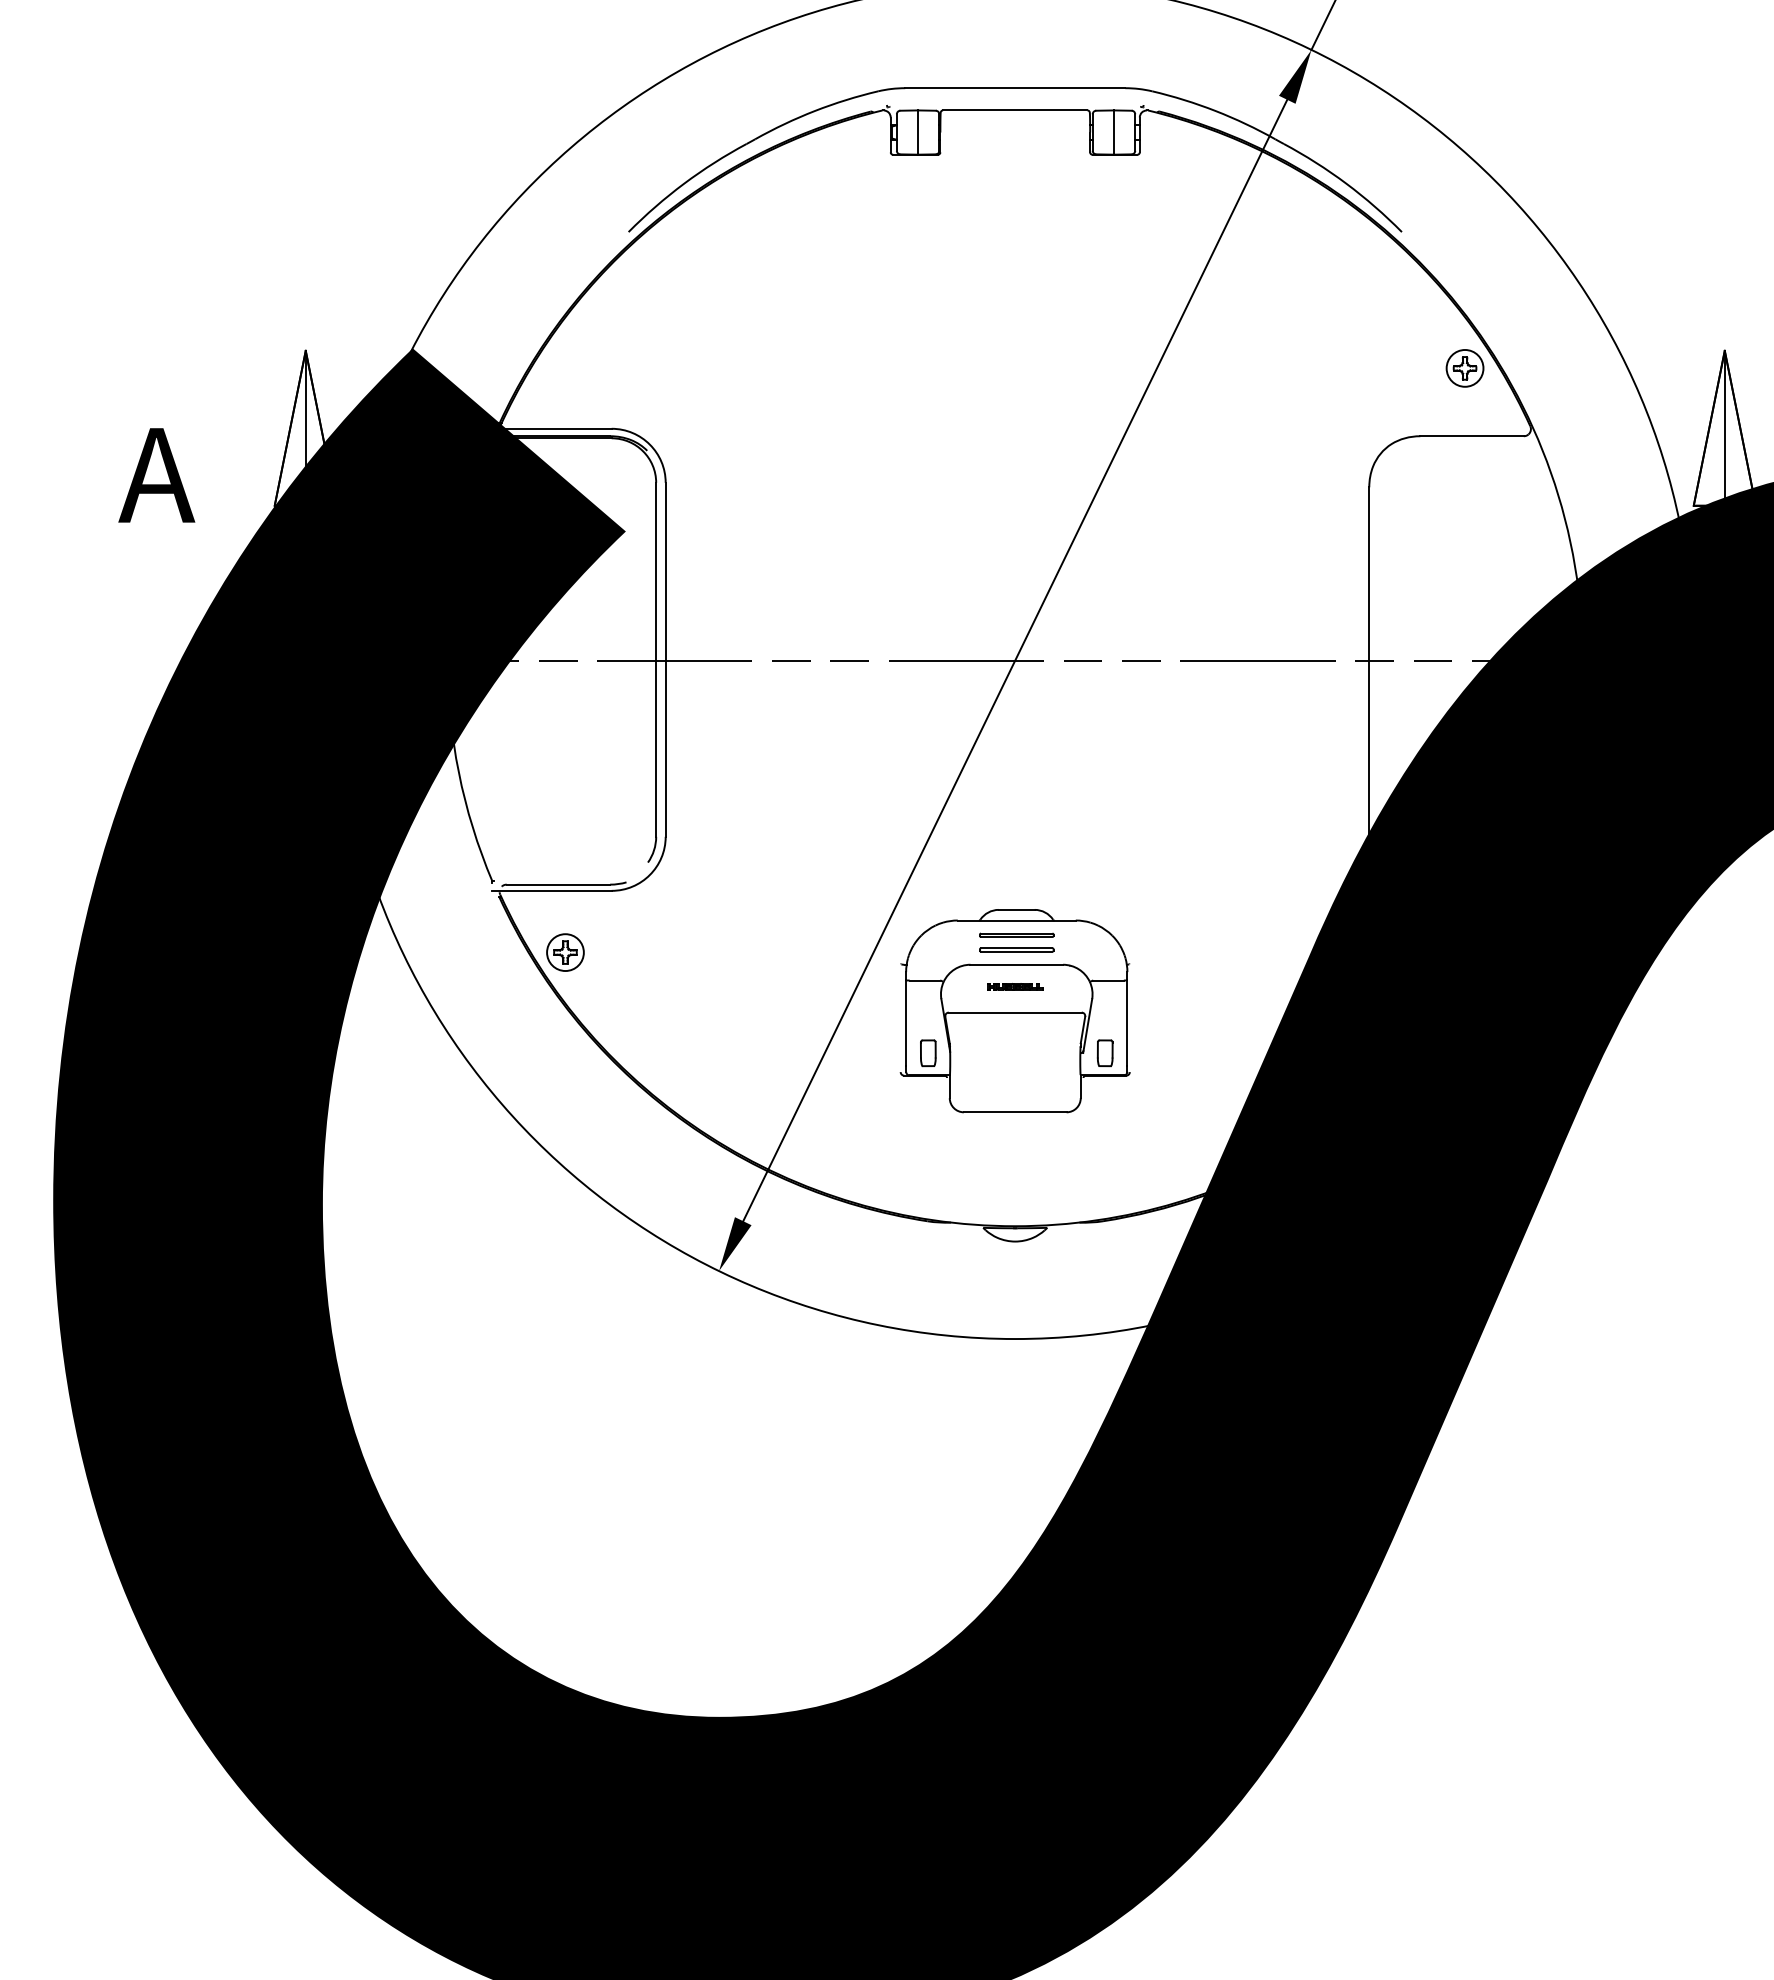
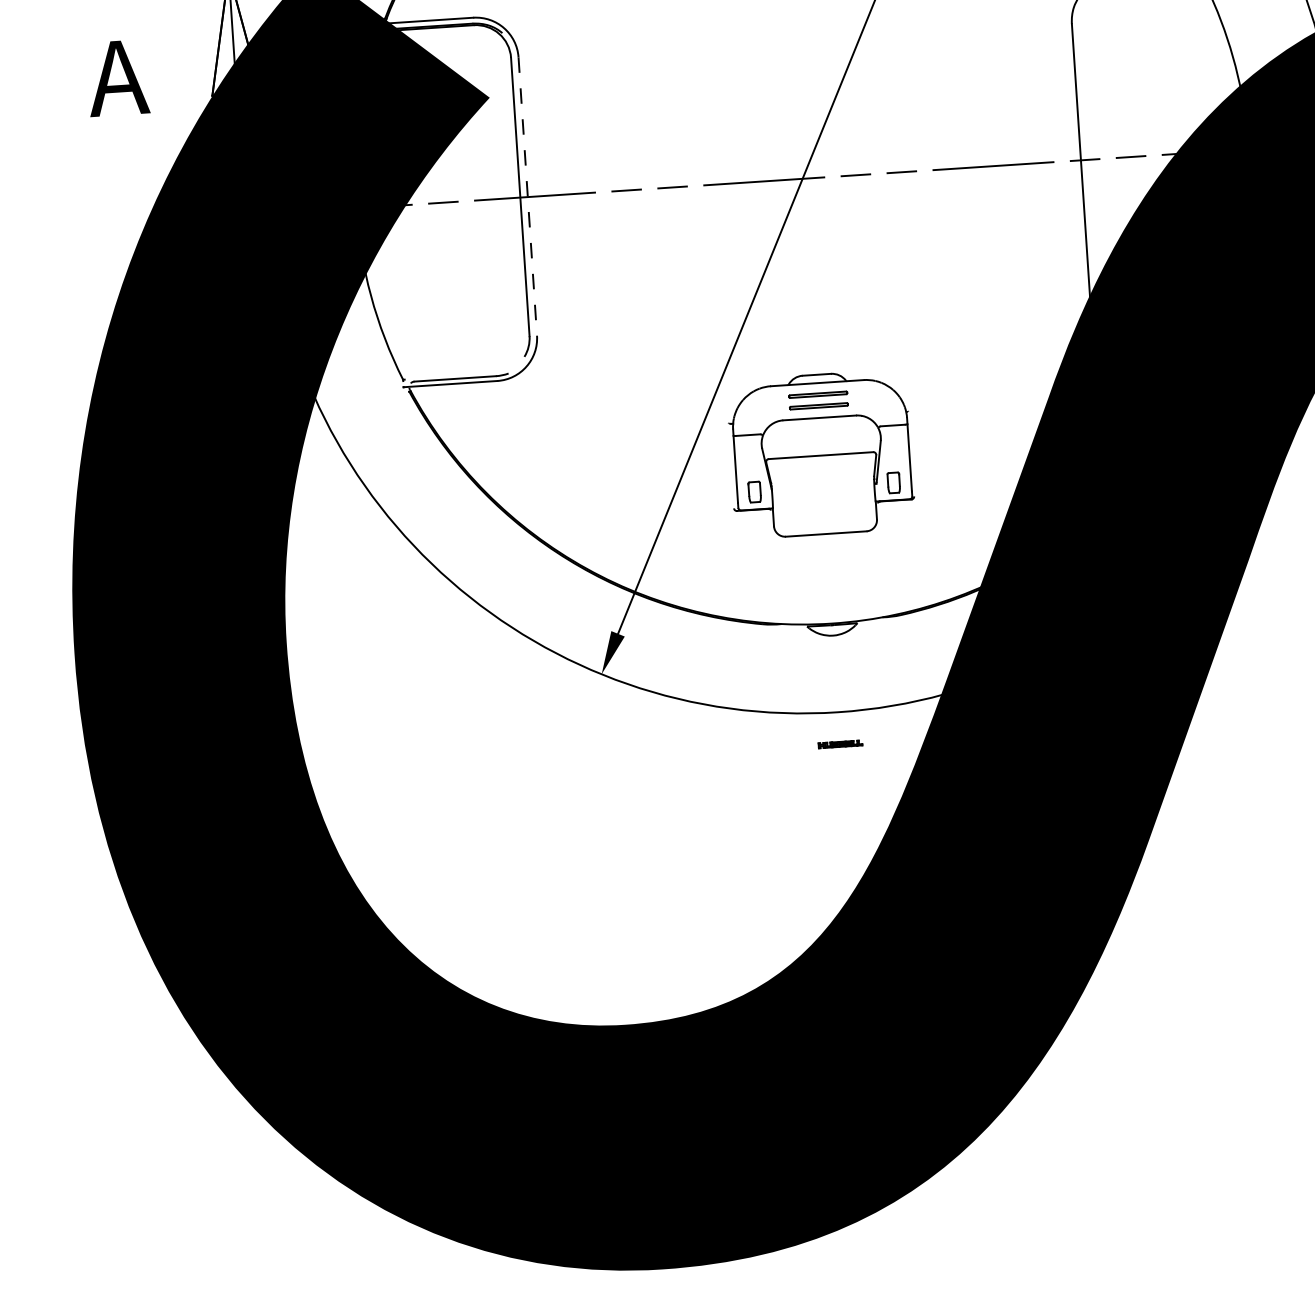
line: (665, 660) -> (527, 197), solid -> dashed
part: (565, 952) -> (464, 431), removed
part: (1015, 986) -> (840, 744), moved

